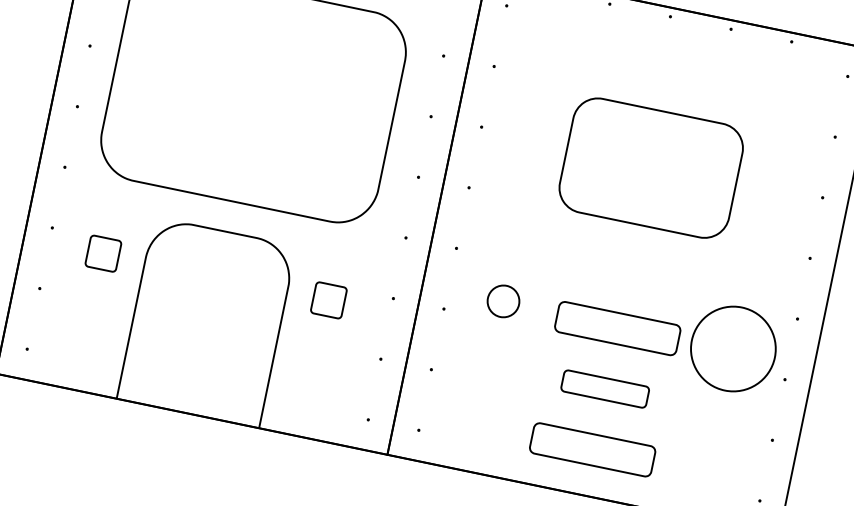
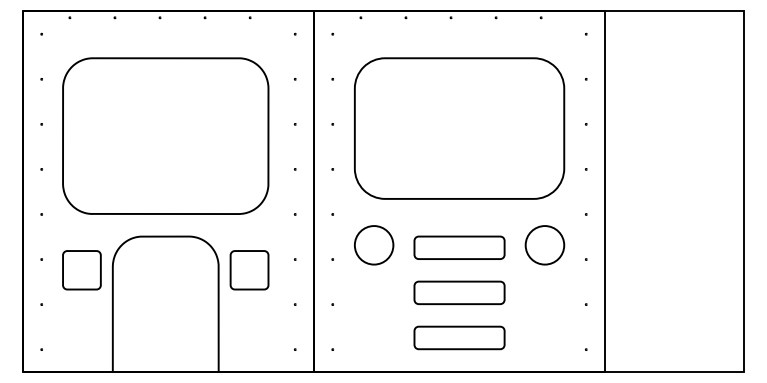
part: (650, 168) -> (459, 128), size x1.67
part: (102, 253) -> (81, 270), size x1.67
part: (328, 300) -> (249, 270), size x1.67
circle: (502, 301) -> (373, 245), size x1.67
circle: (732, 349) -> (544, 245), size x0.62
part: (605, 388) -> (459, 292), size x1.43

